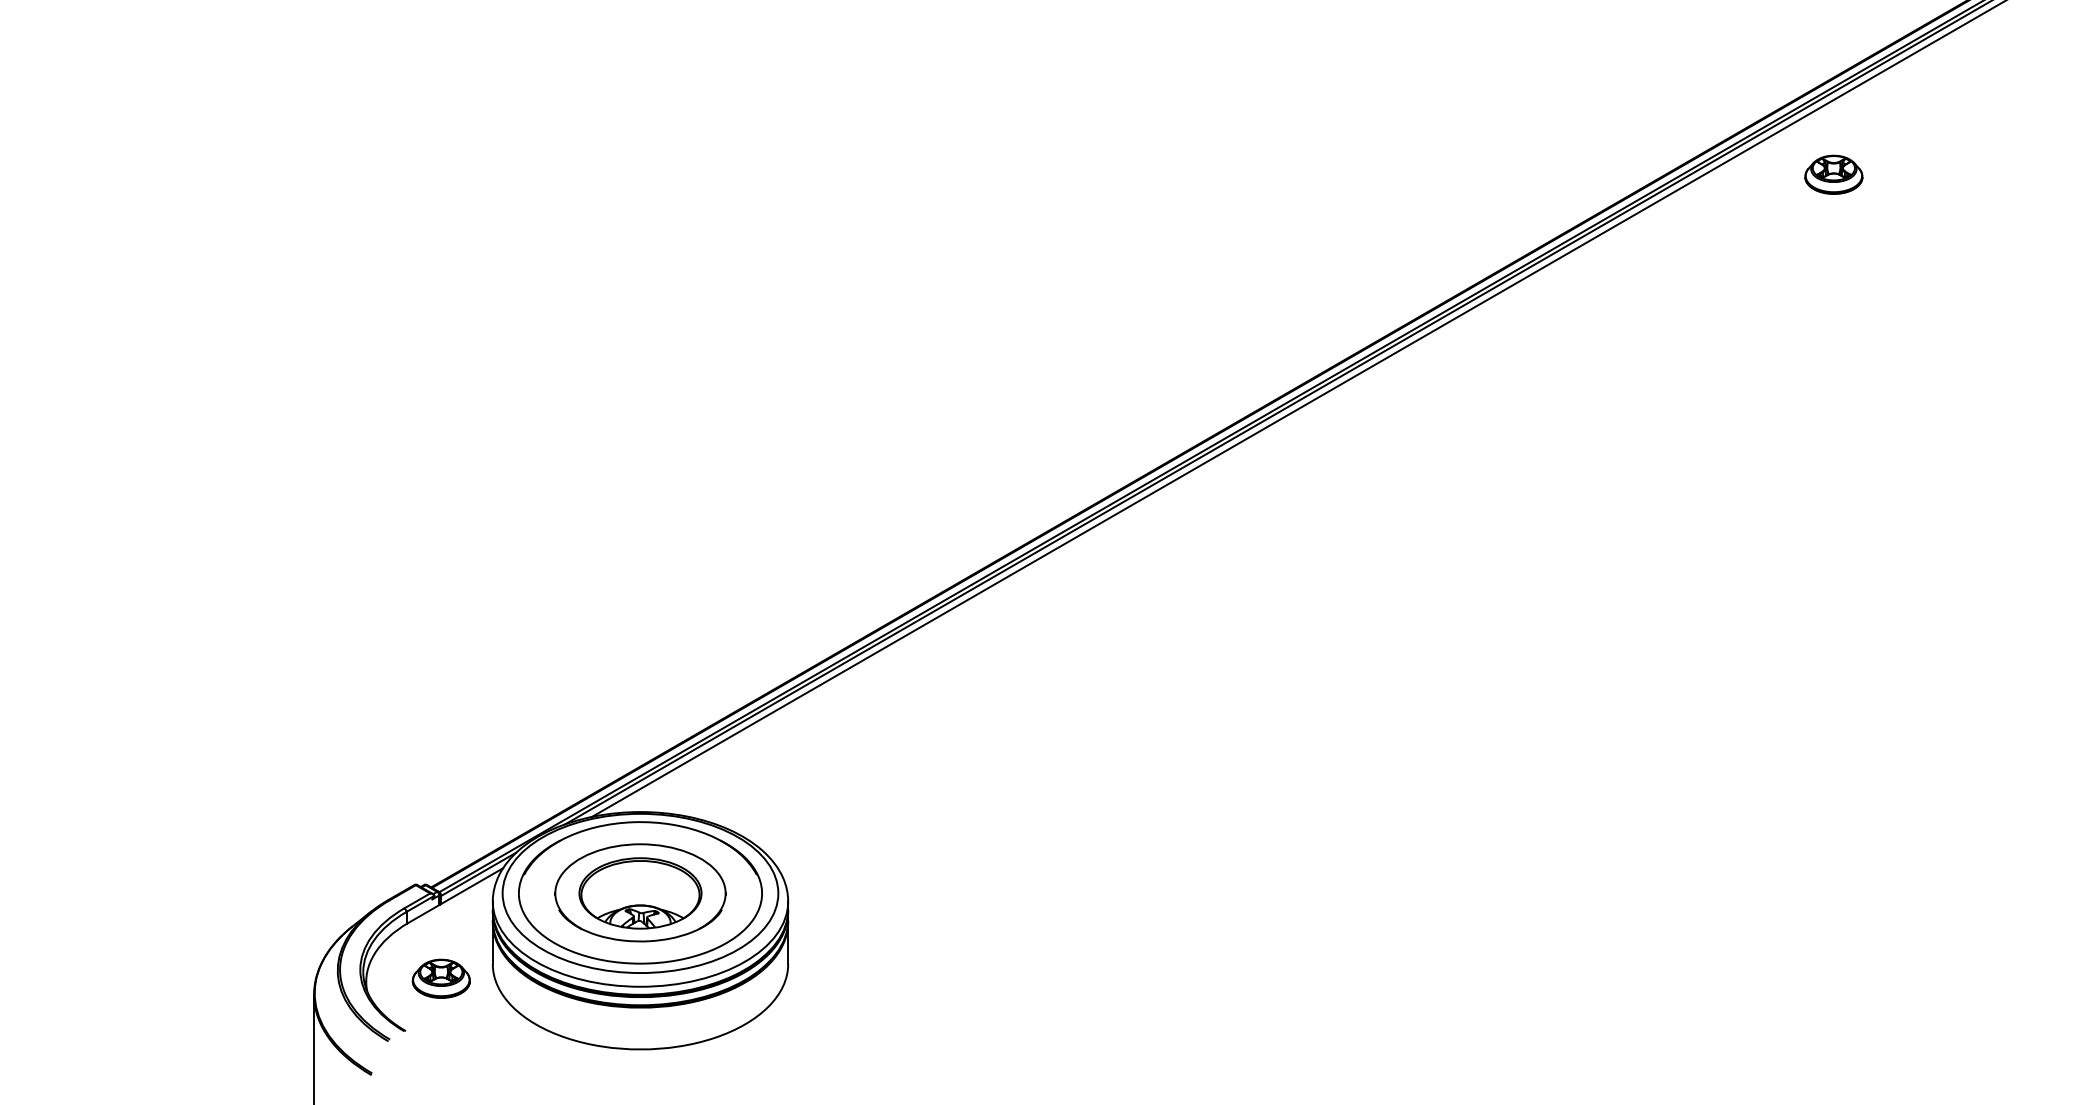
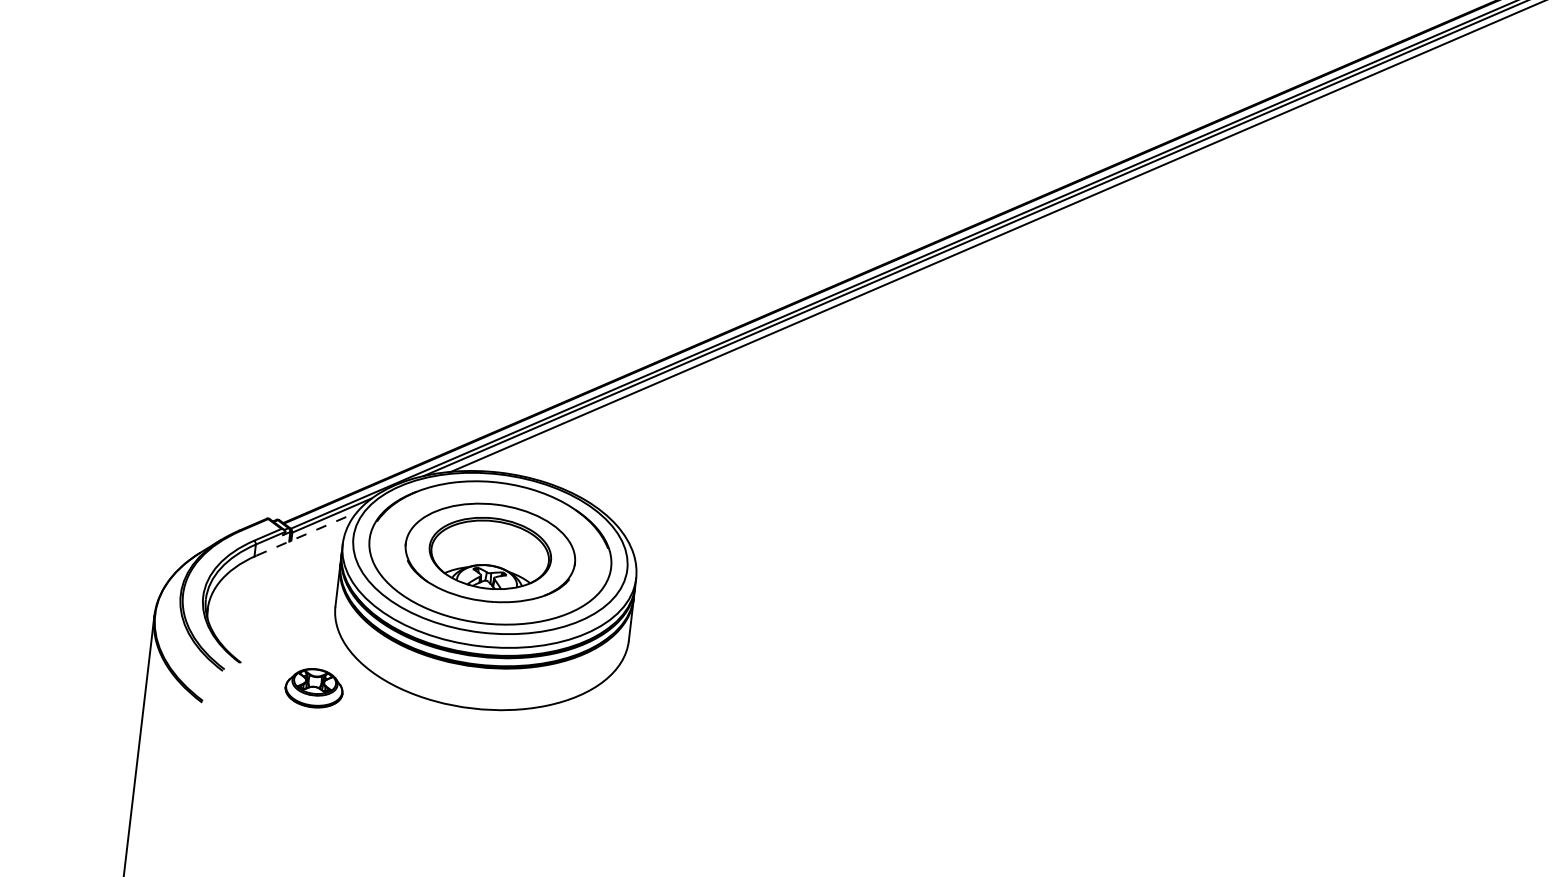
line: (455, 895) -> (306, 533), solid -> dashed
part: (440, 978) -> (313, 687), moved

